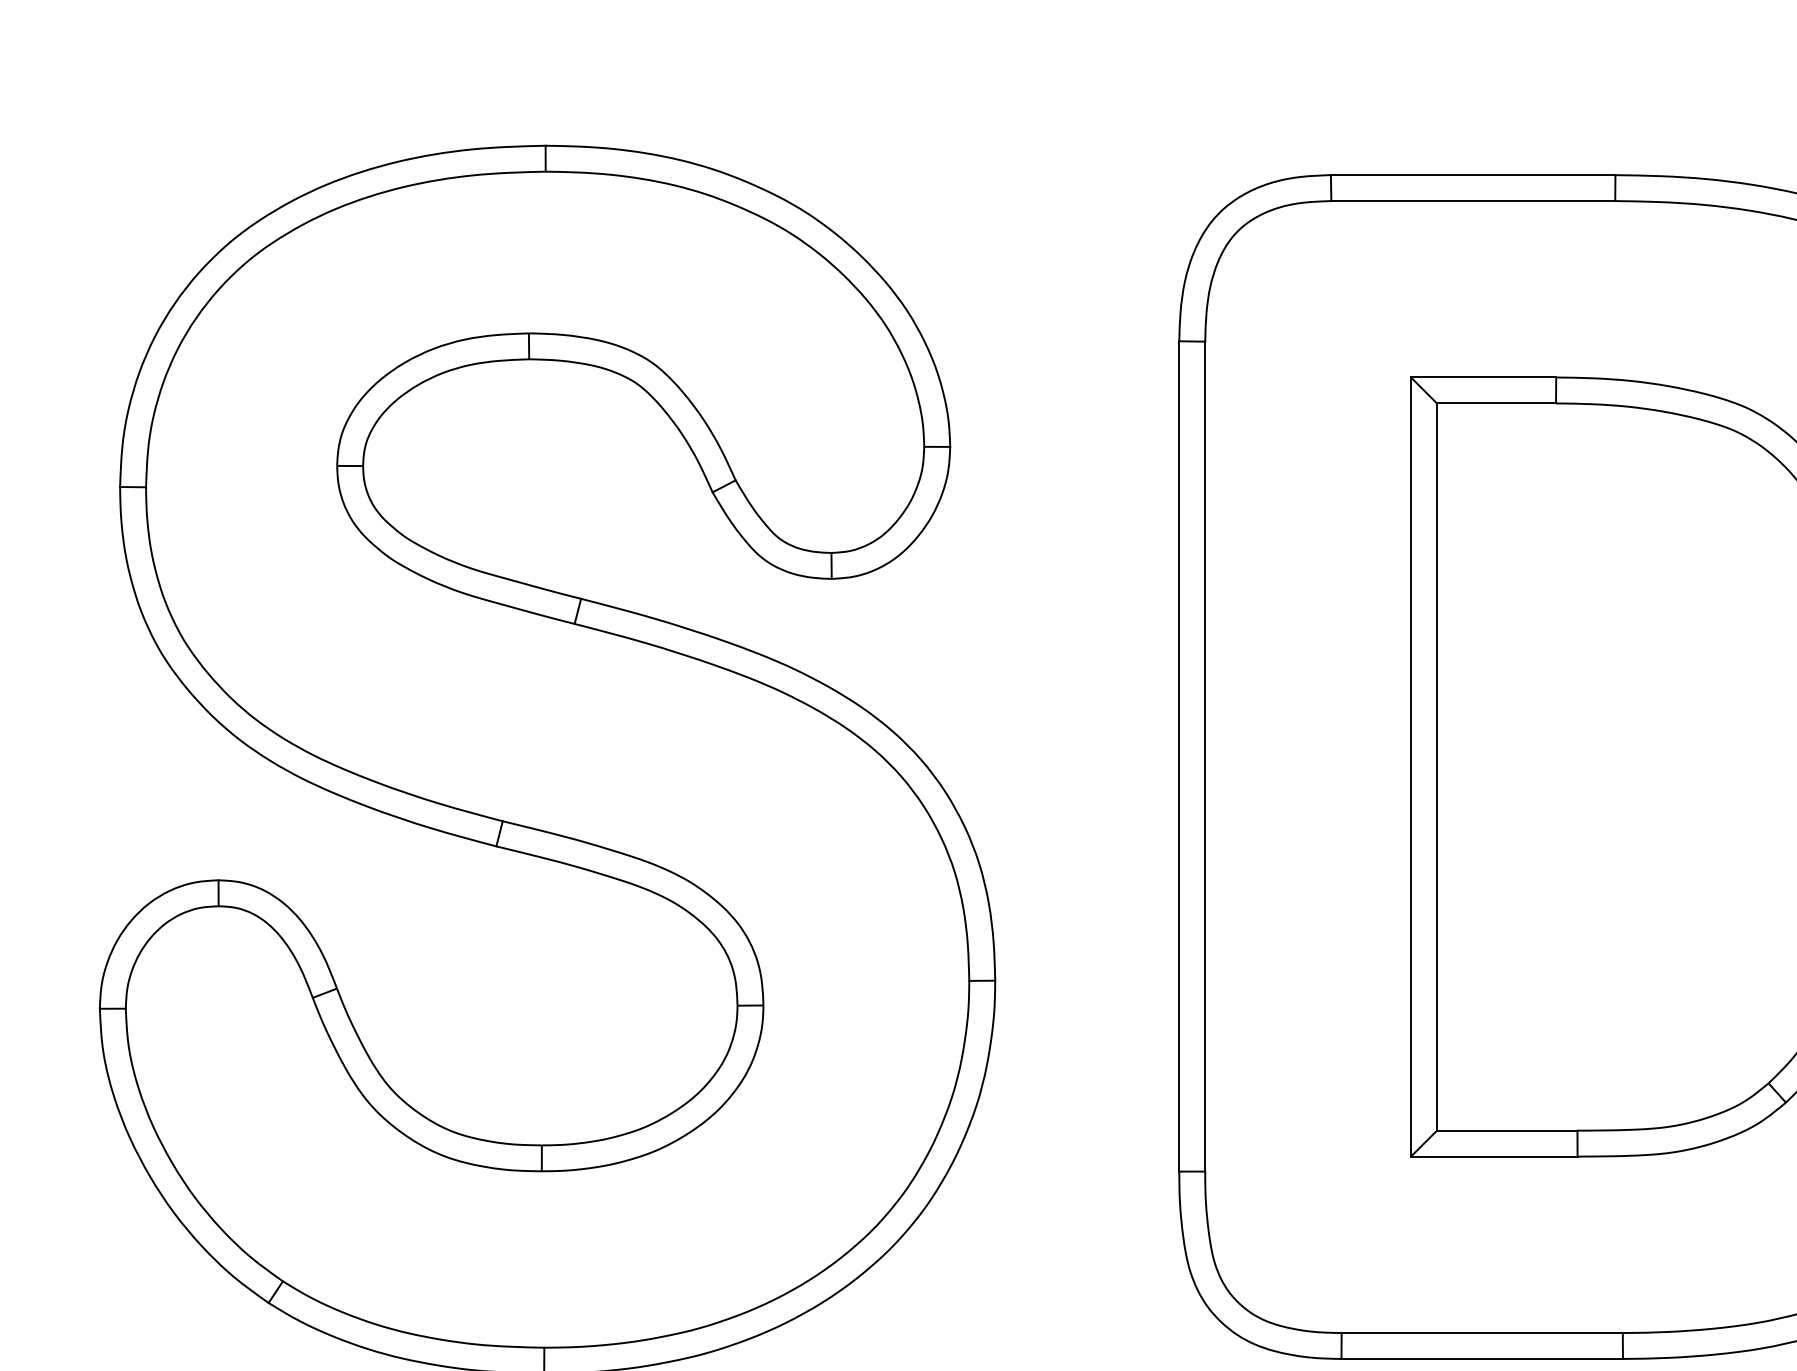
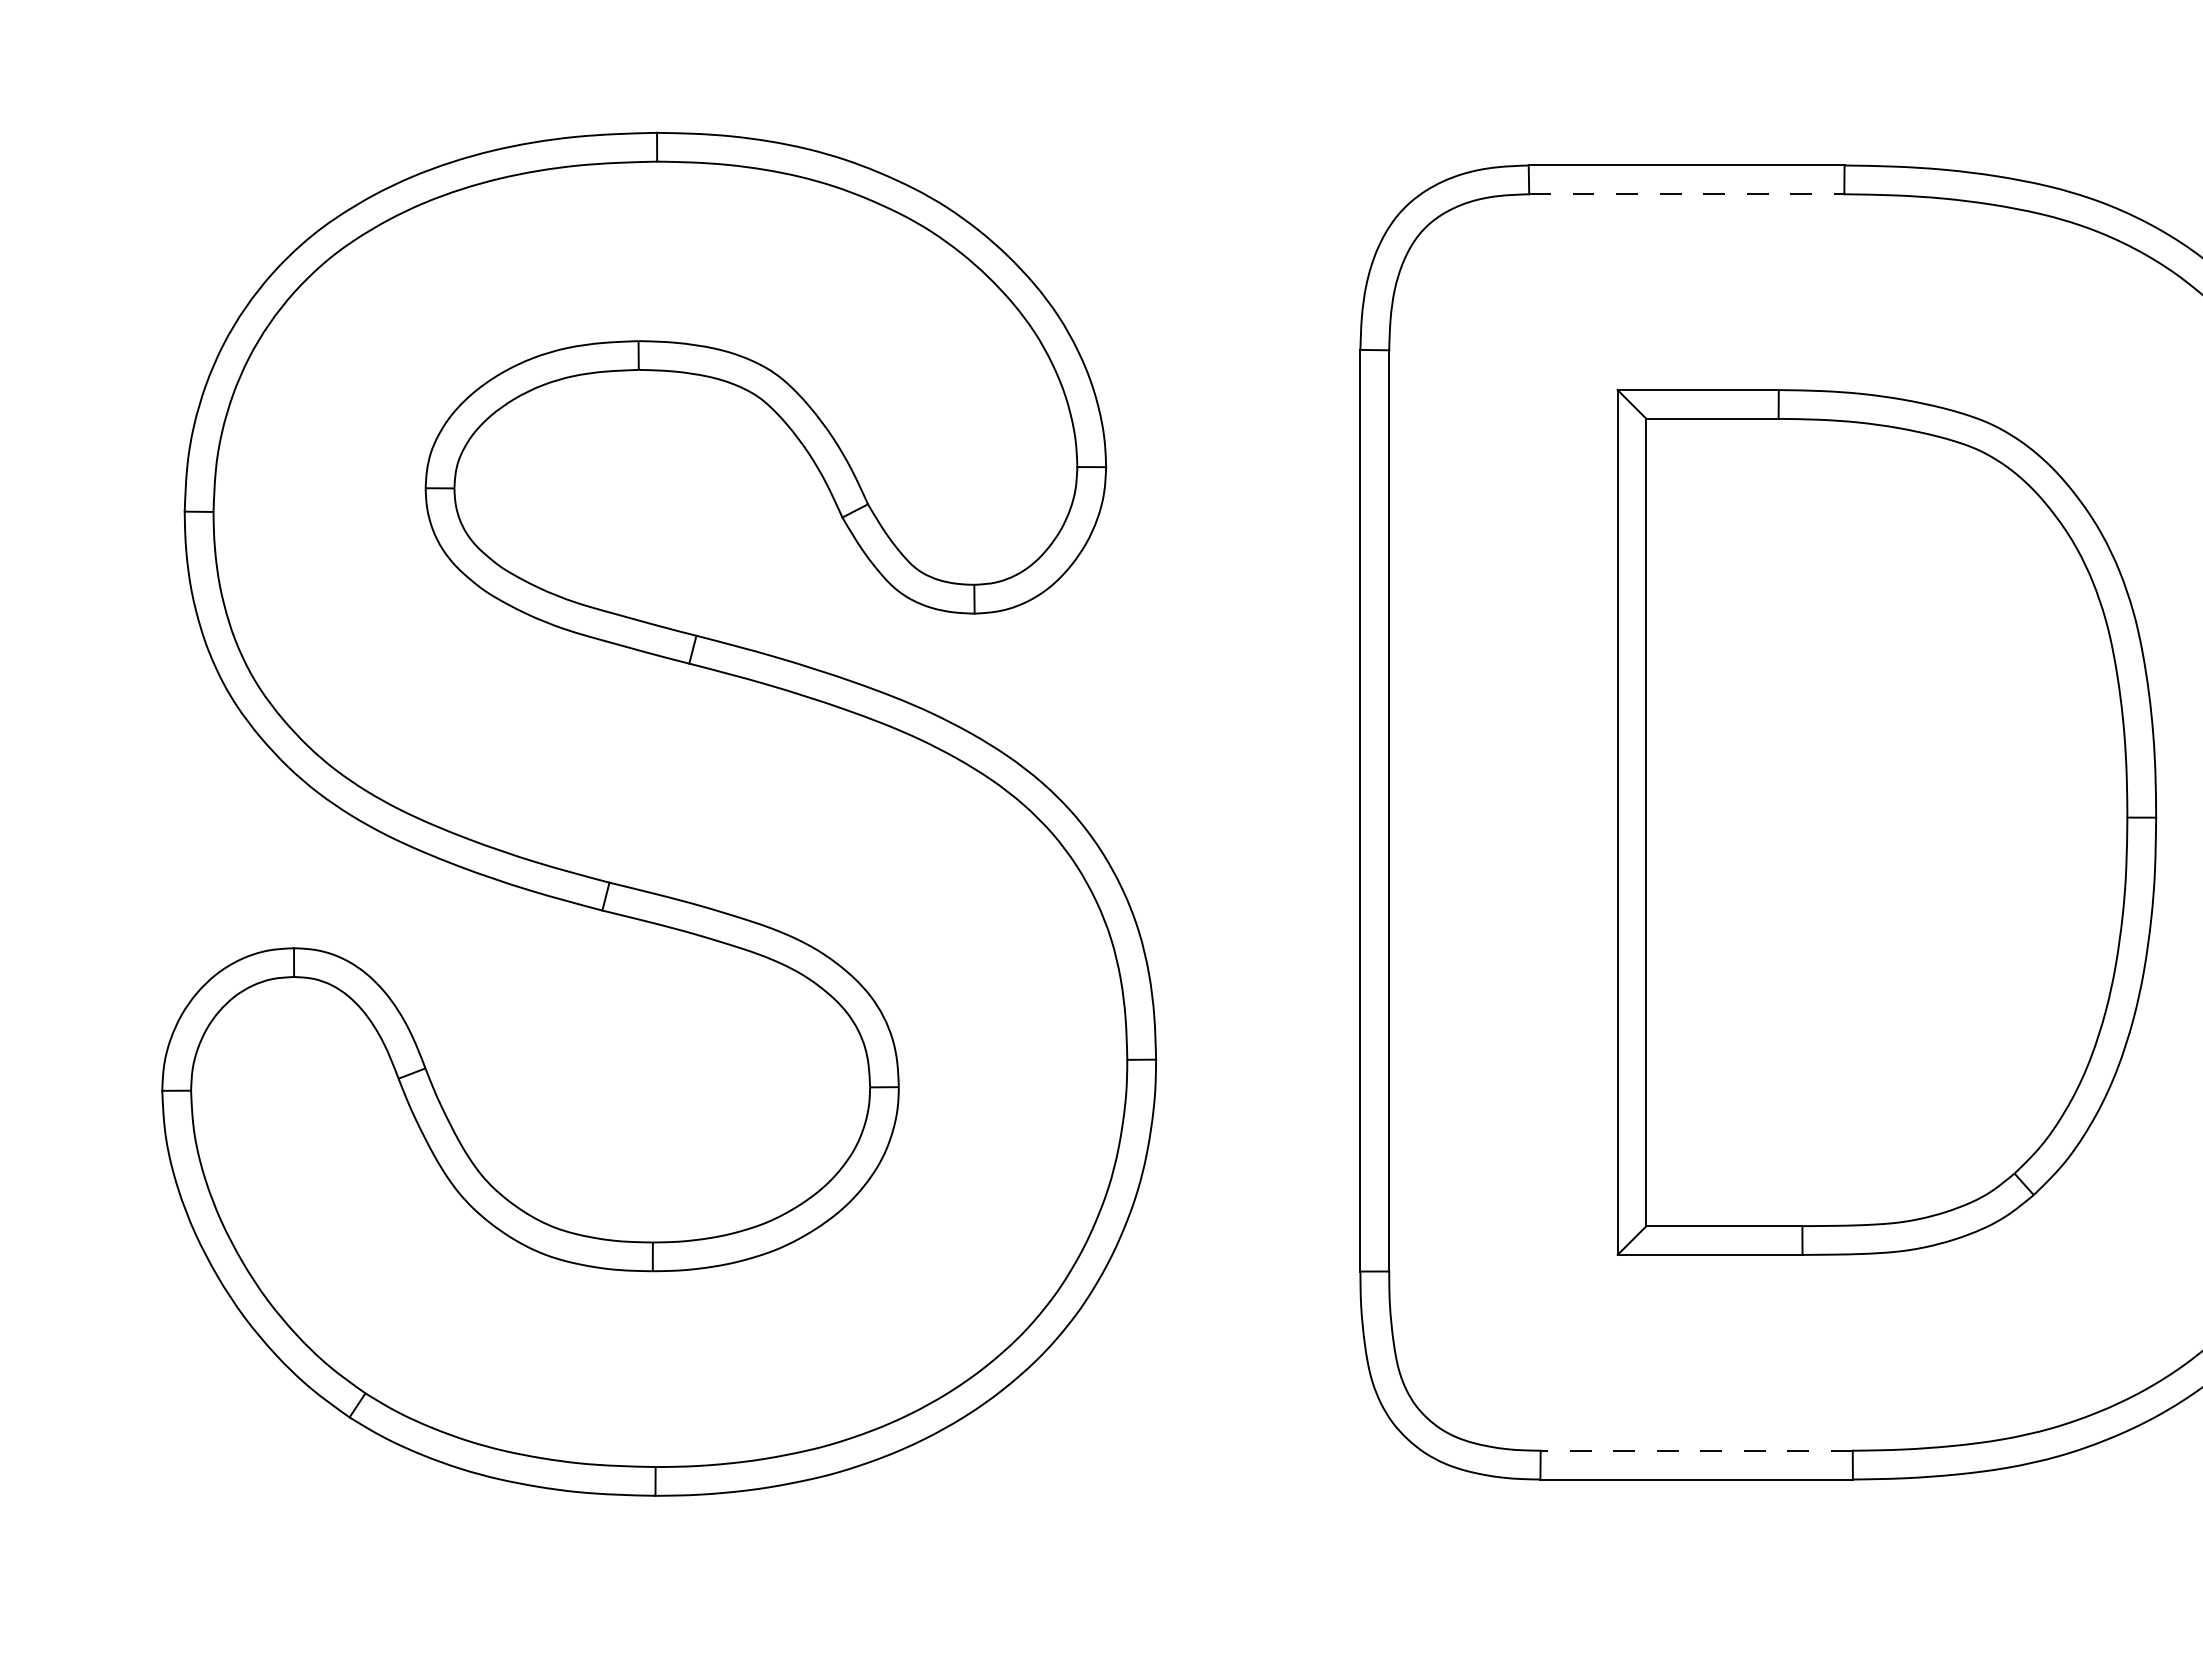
line: (1473, 201) -> (1686, 194), solid -> dashed
line: (1482, 1332) -> (1696, 1450), solid -> dashed

